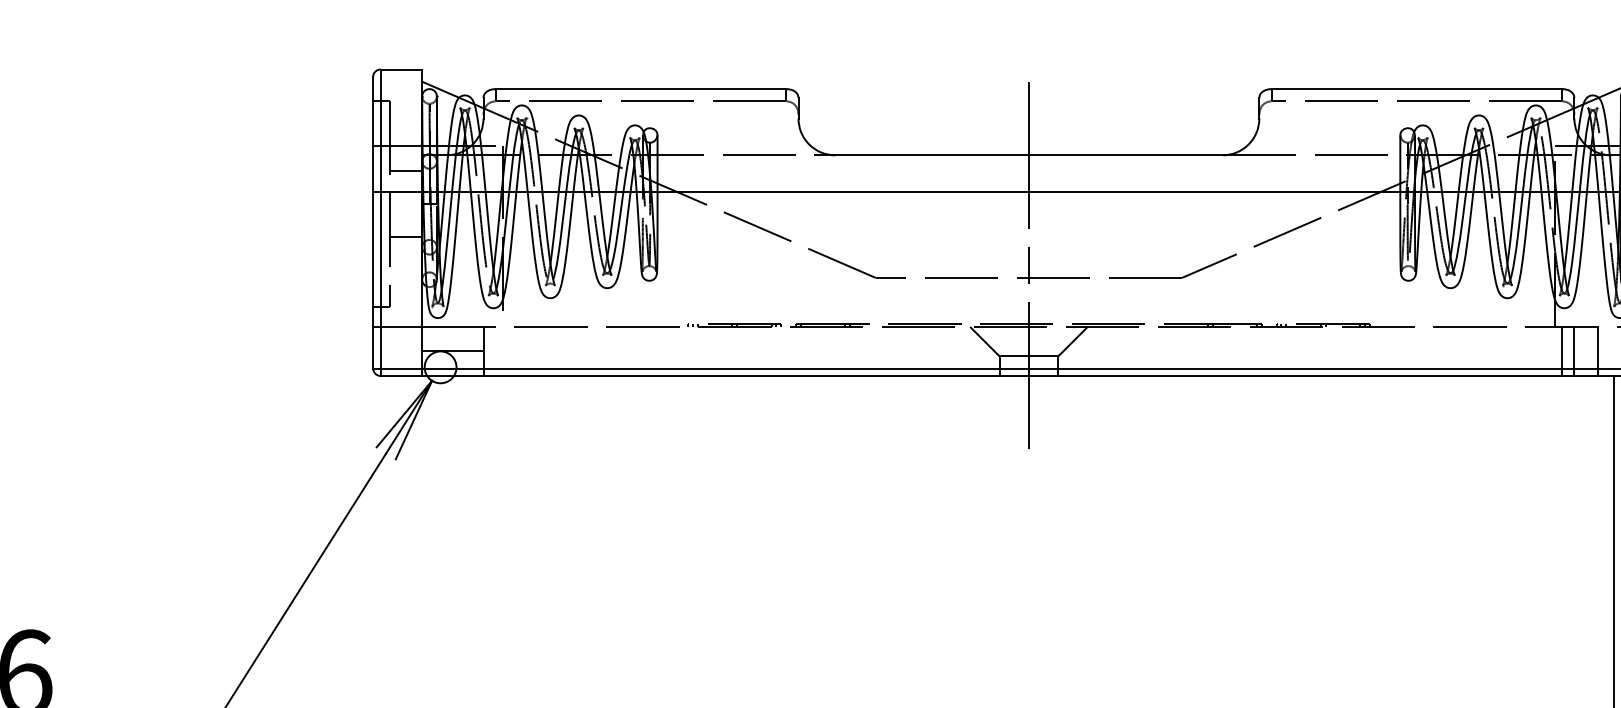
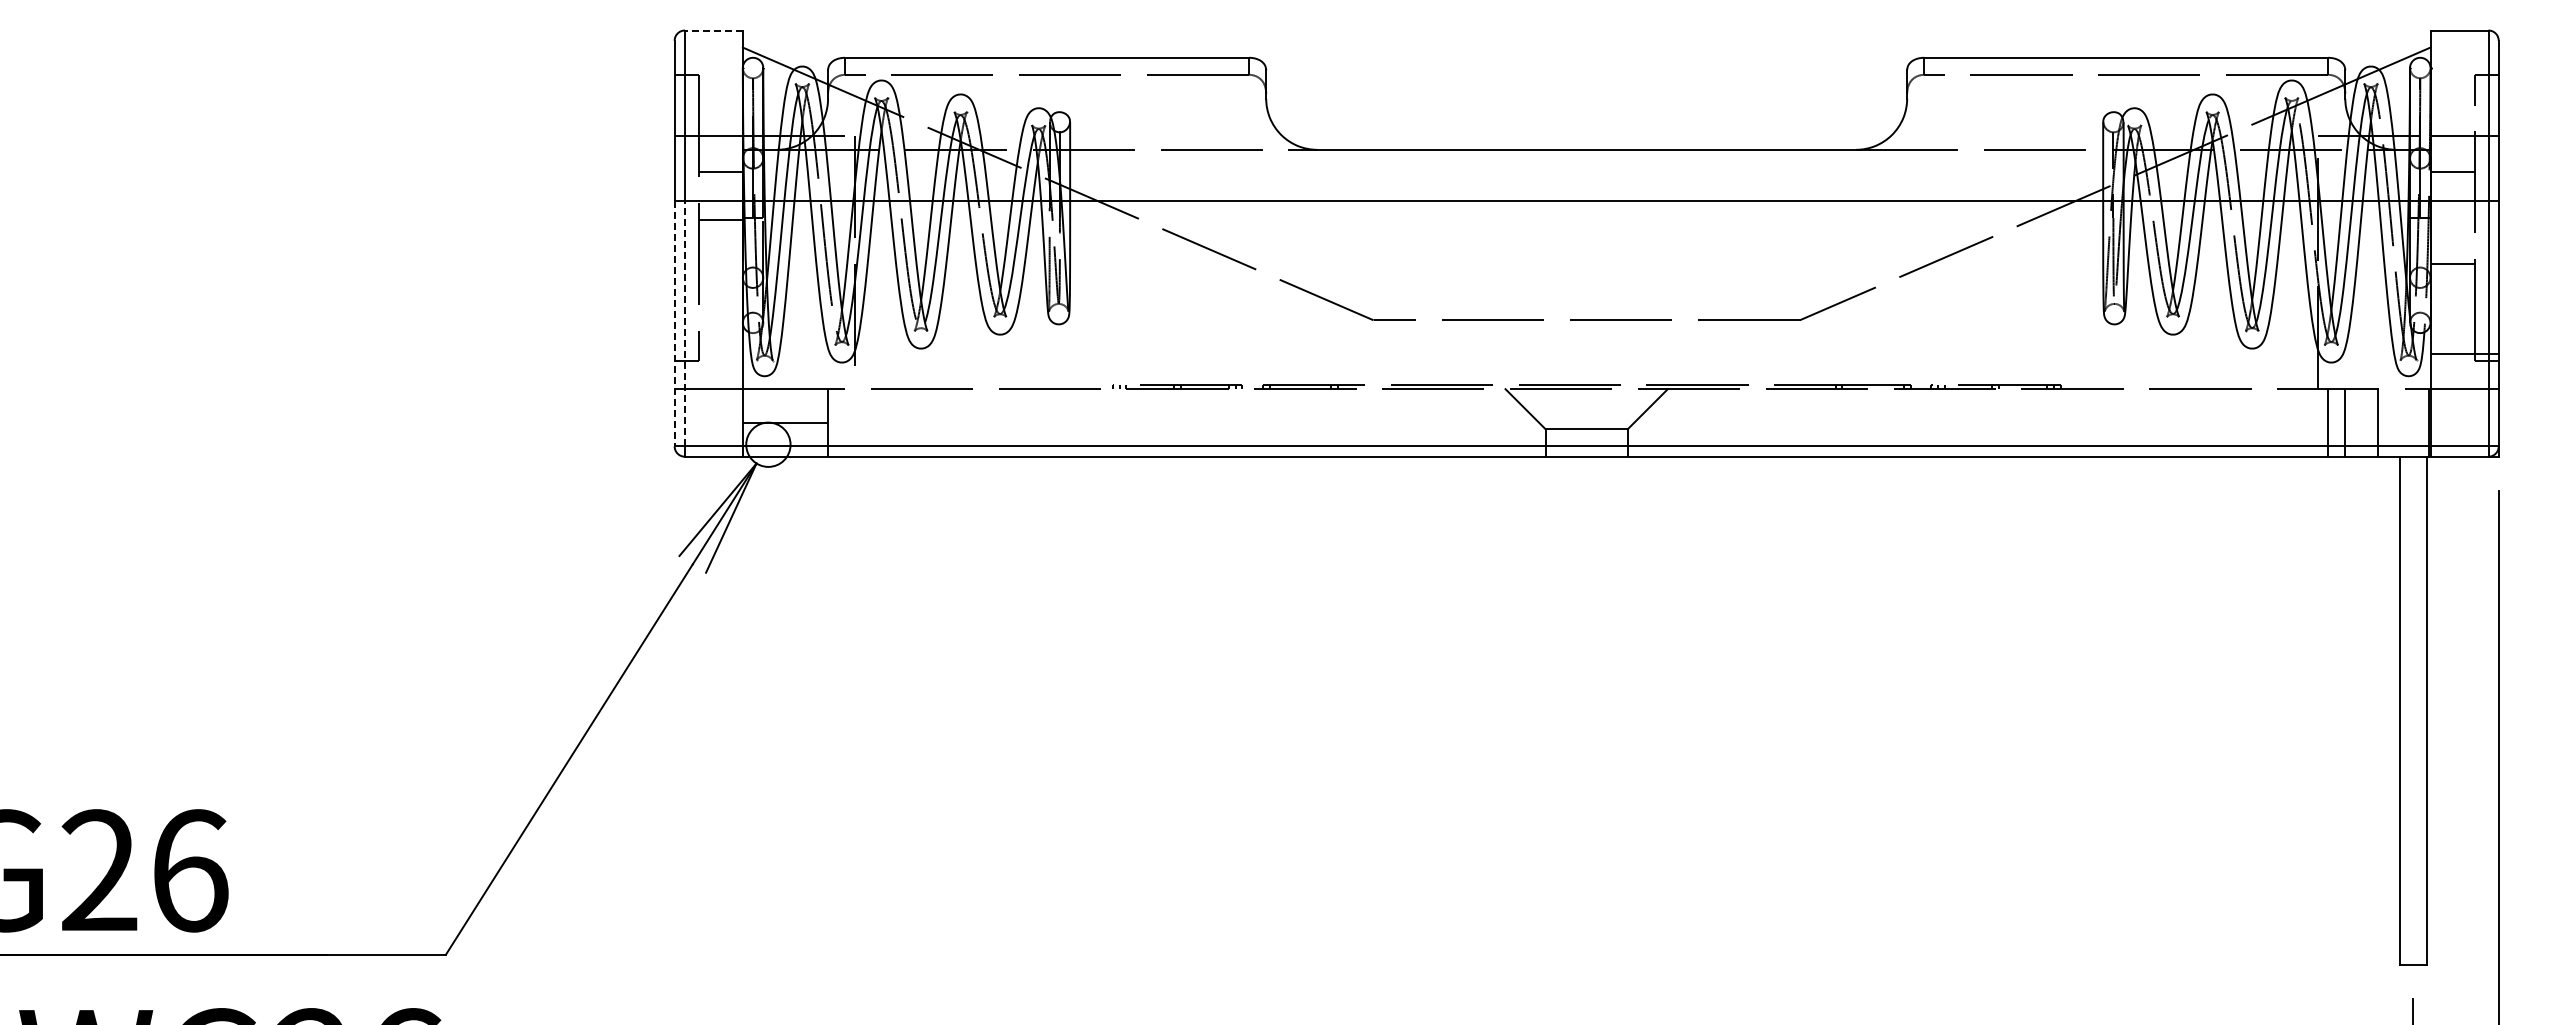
line: (401, 69) -> (713, 30), solid -> dashed
line: (406, 237) -> (720, 220), moved
line: (1028, 265) -> (1586, 302), removed
line: (373, 280) -> (674, 323), solid -> dashed
line: (380, 280) -> (684, 323), solid -> dashed

